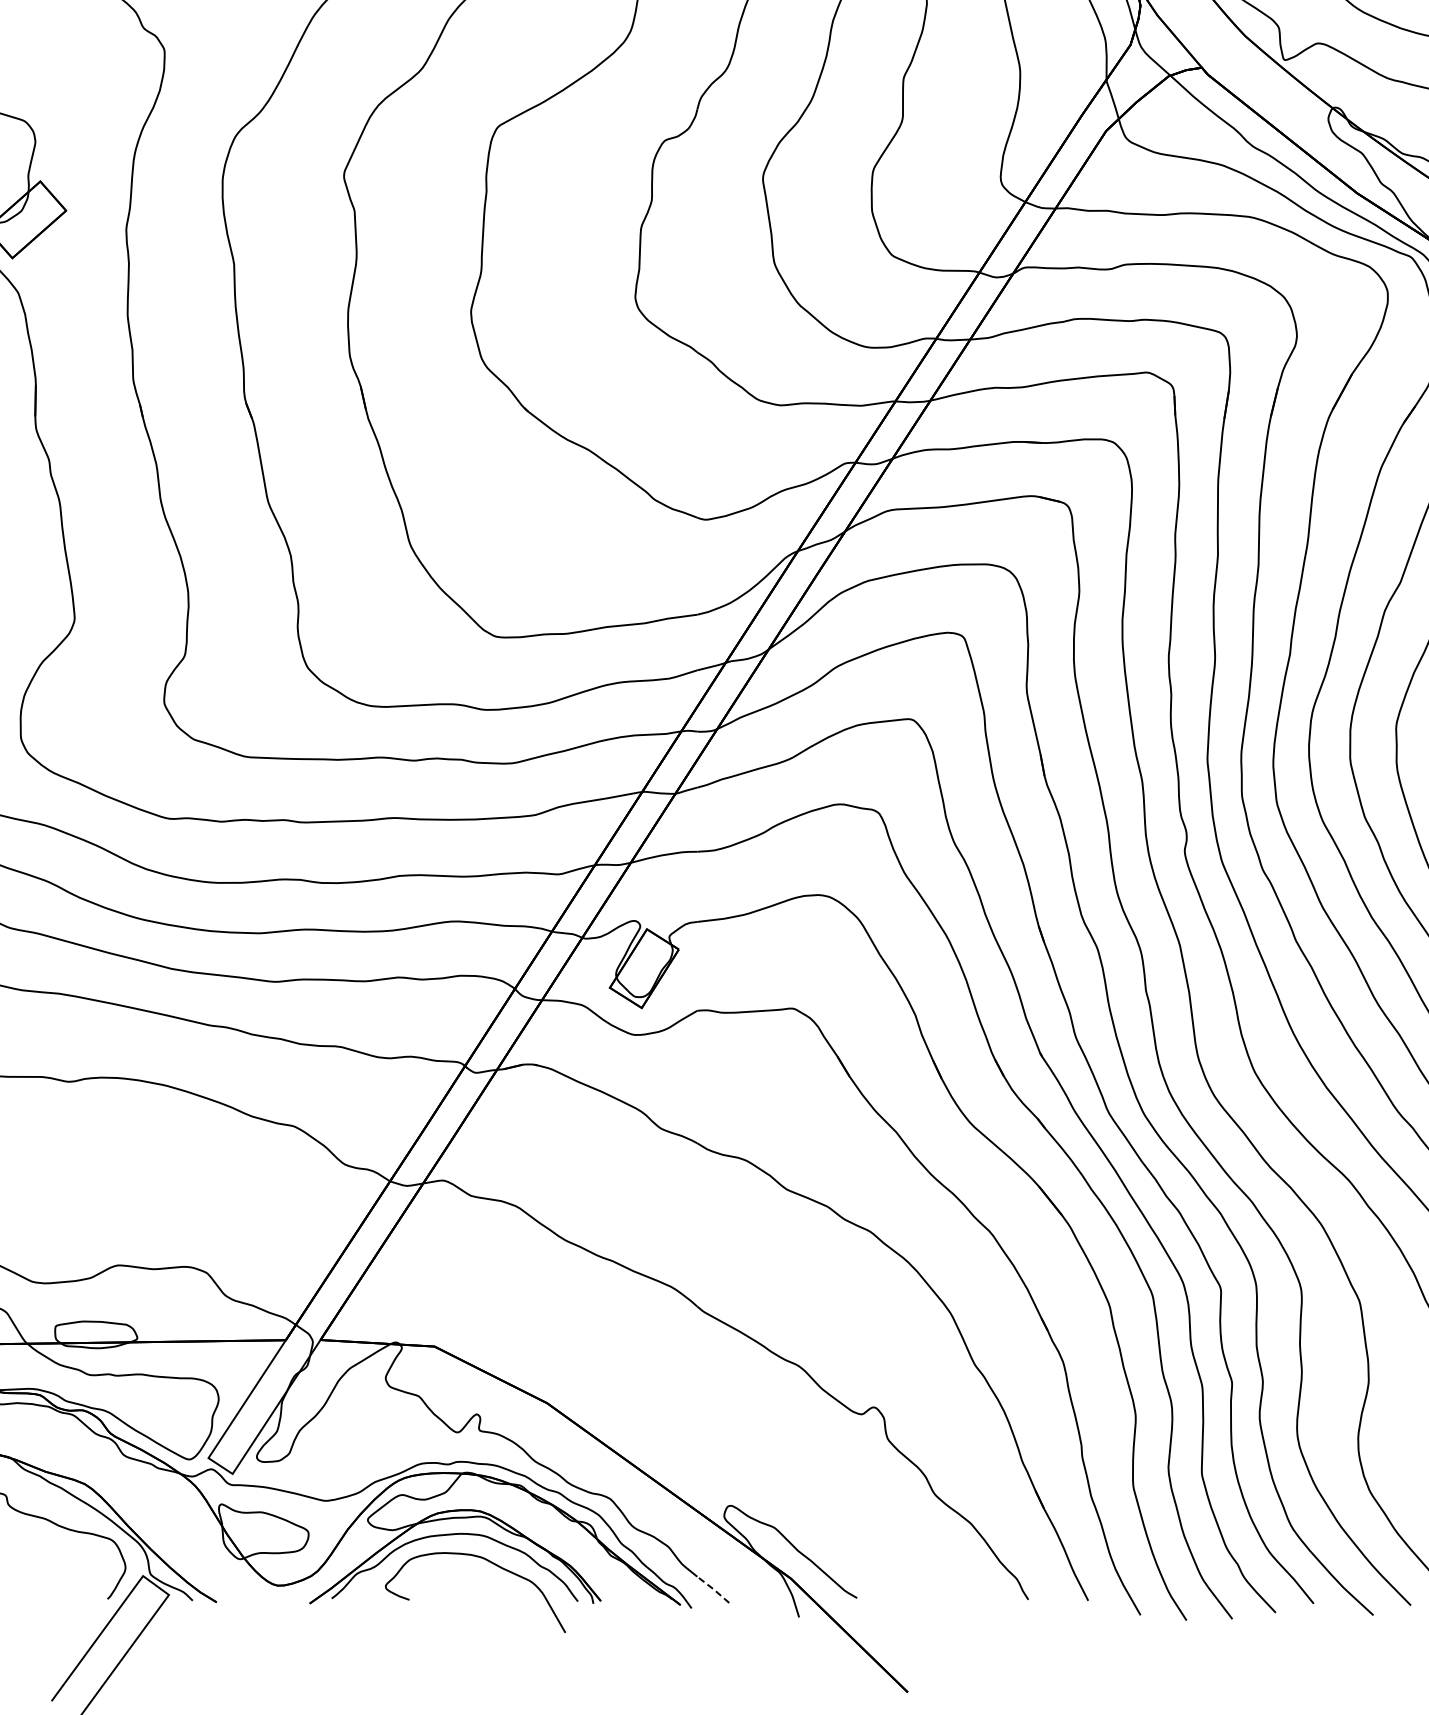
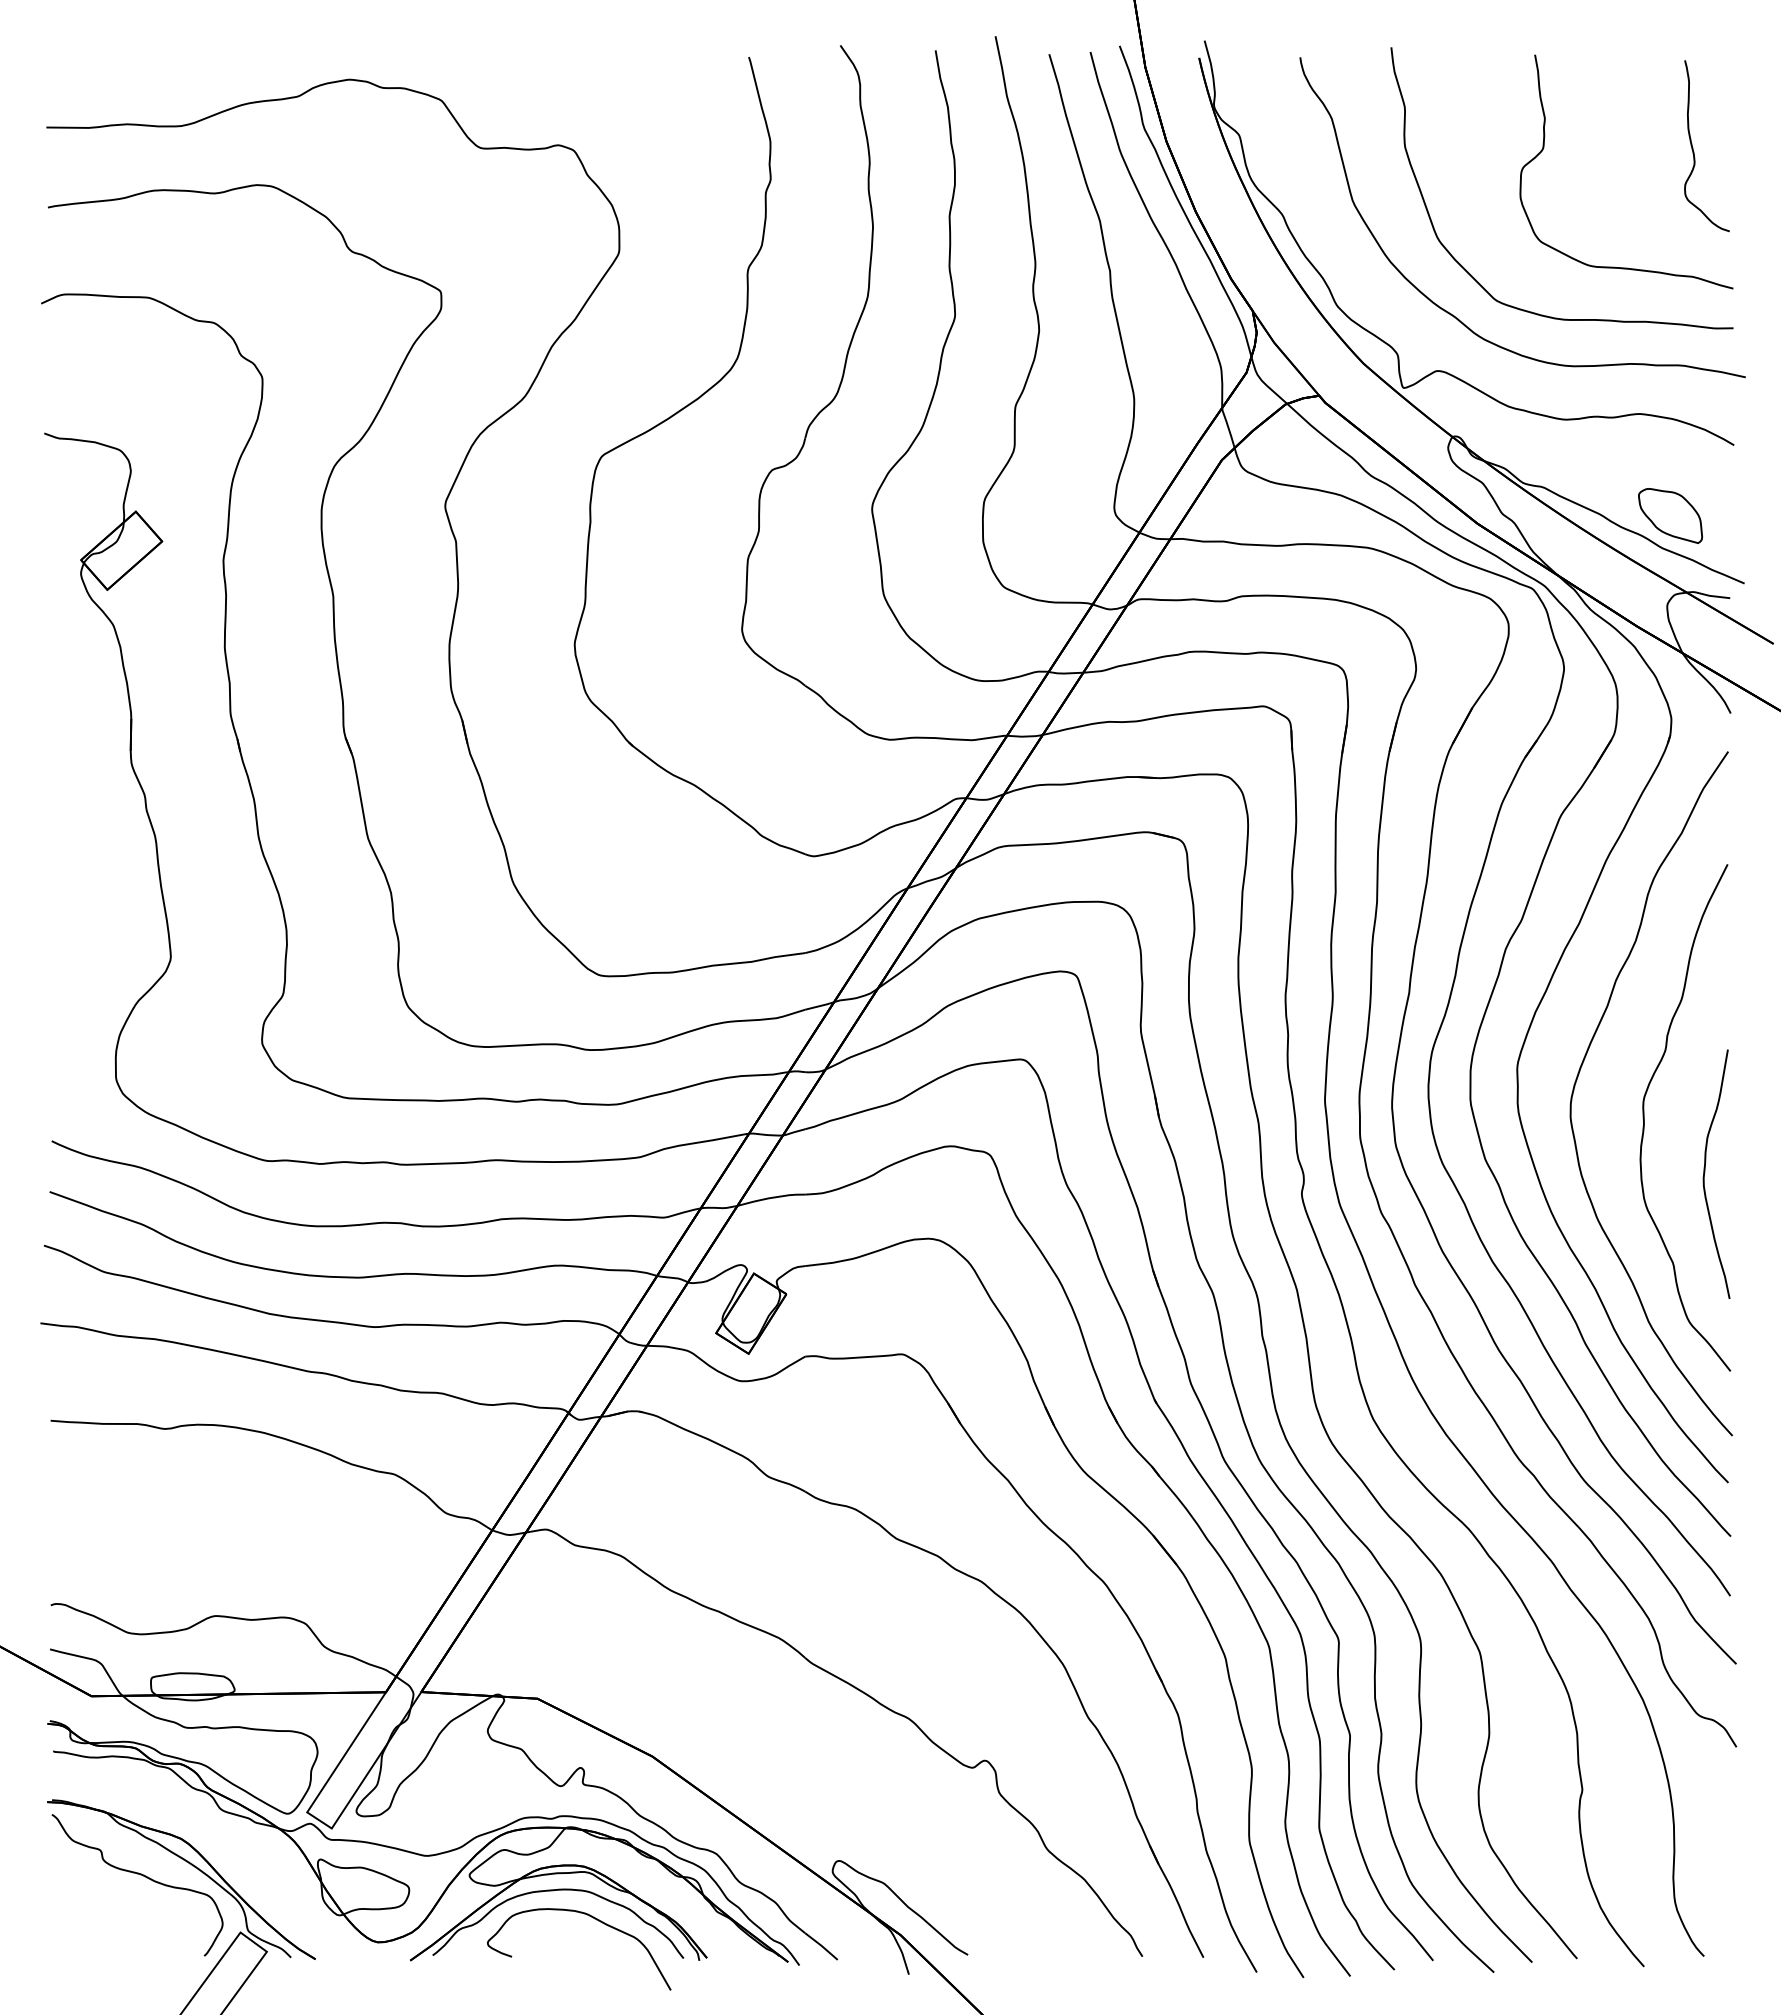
line: (713, 1588) -> (821, 1945), dashed -> solid

